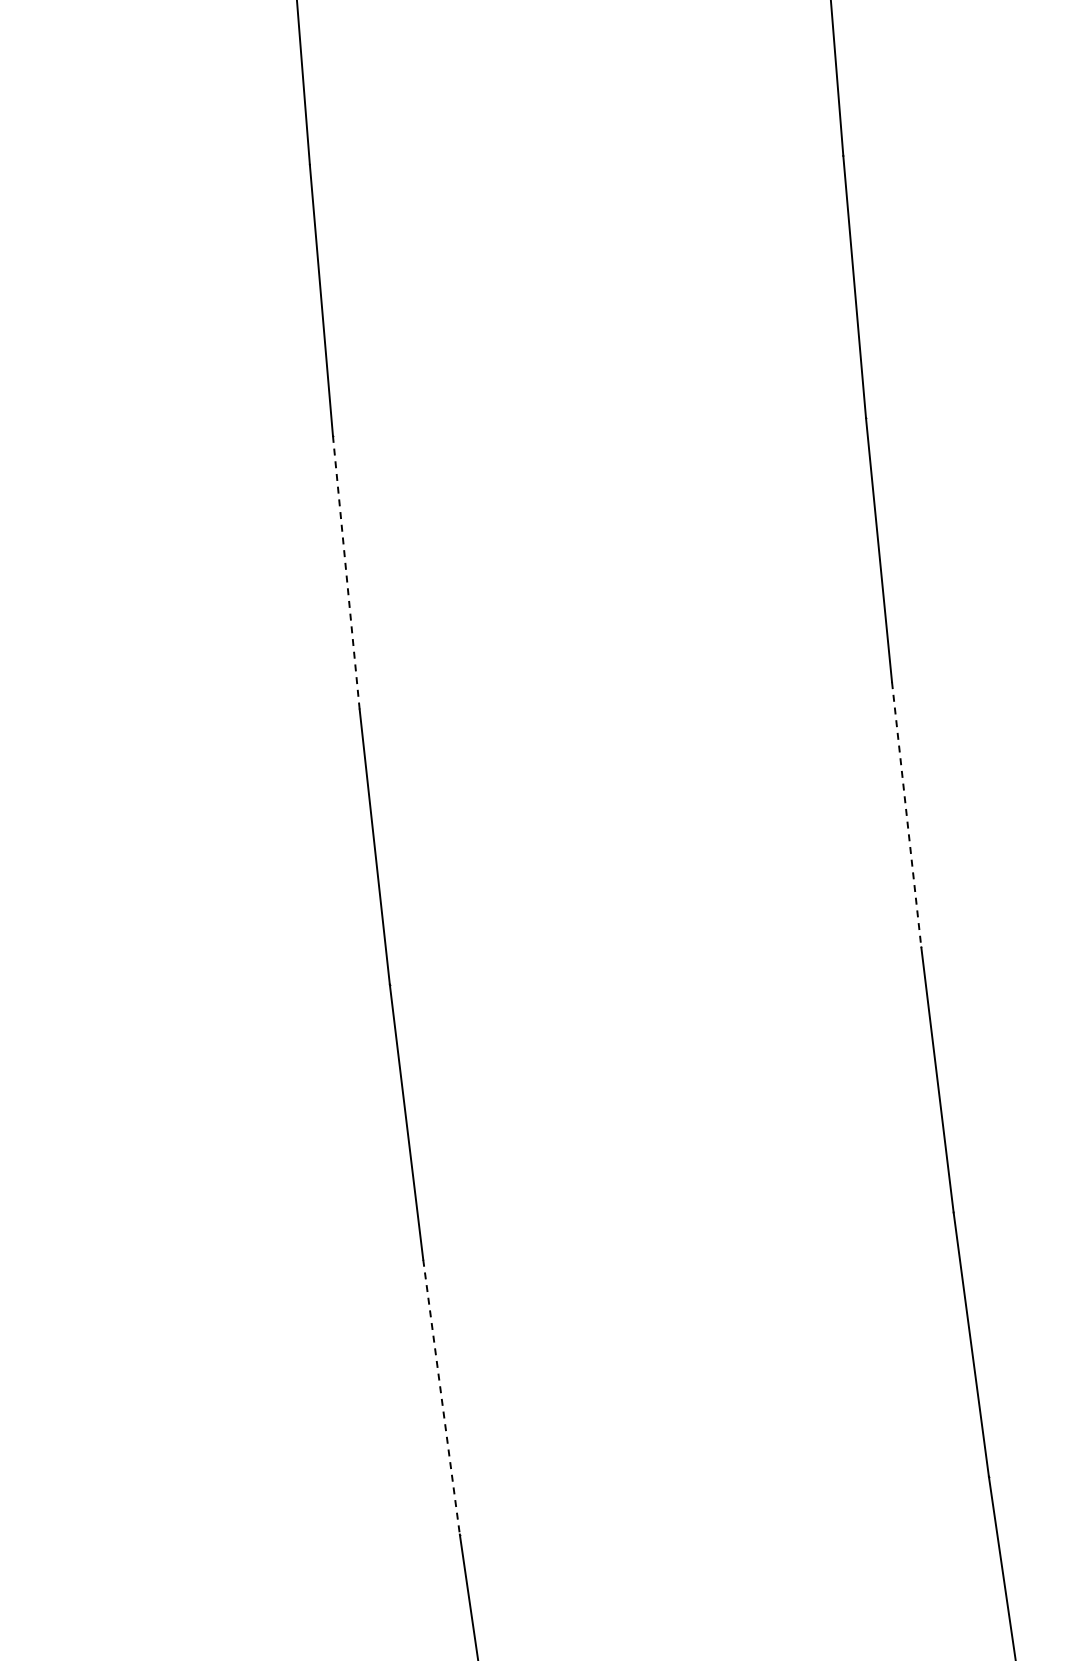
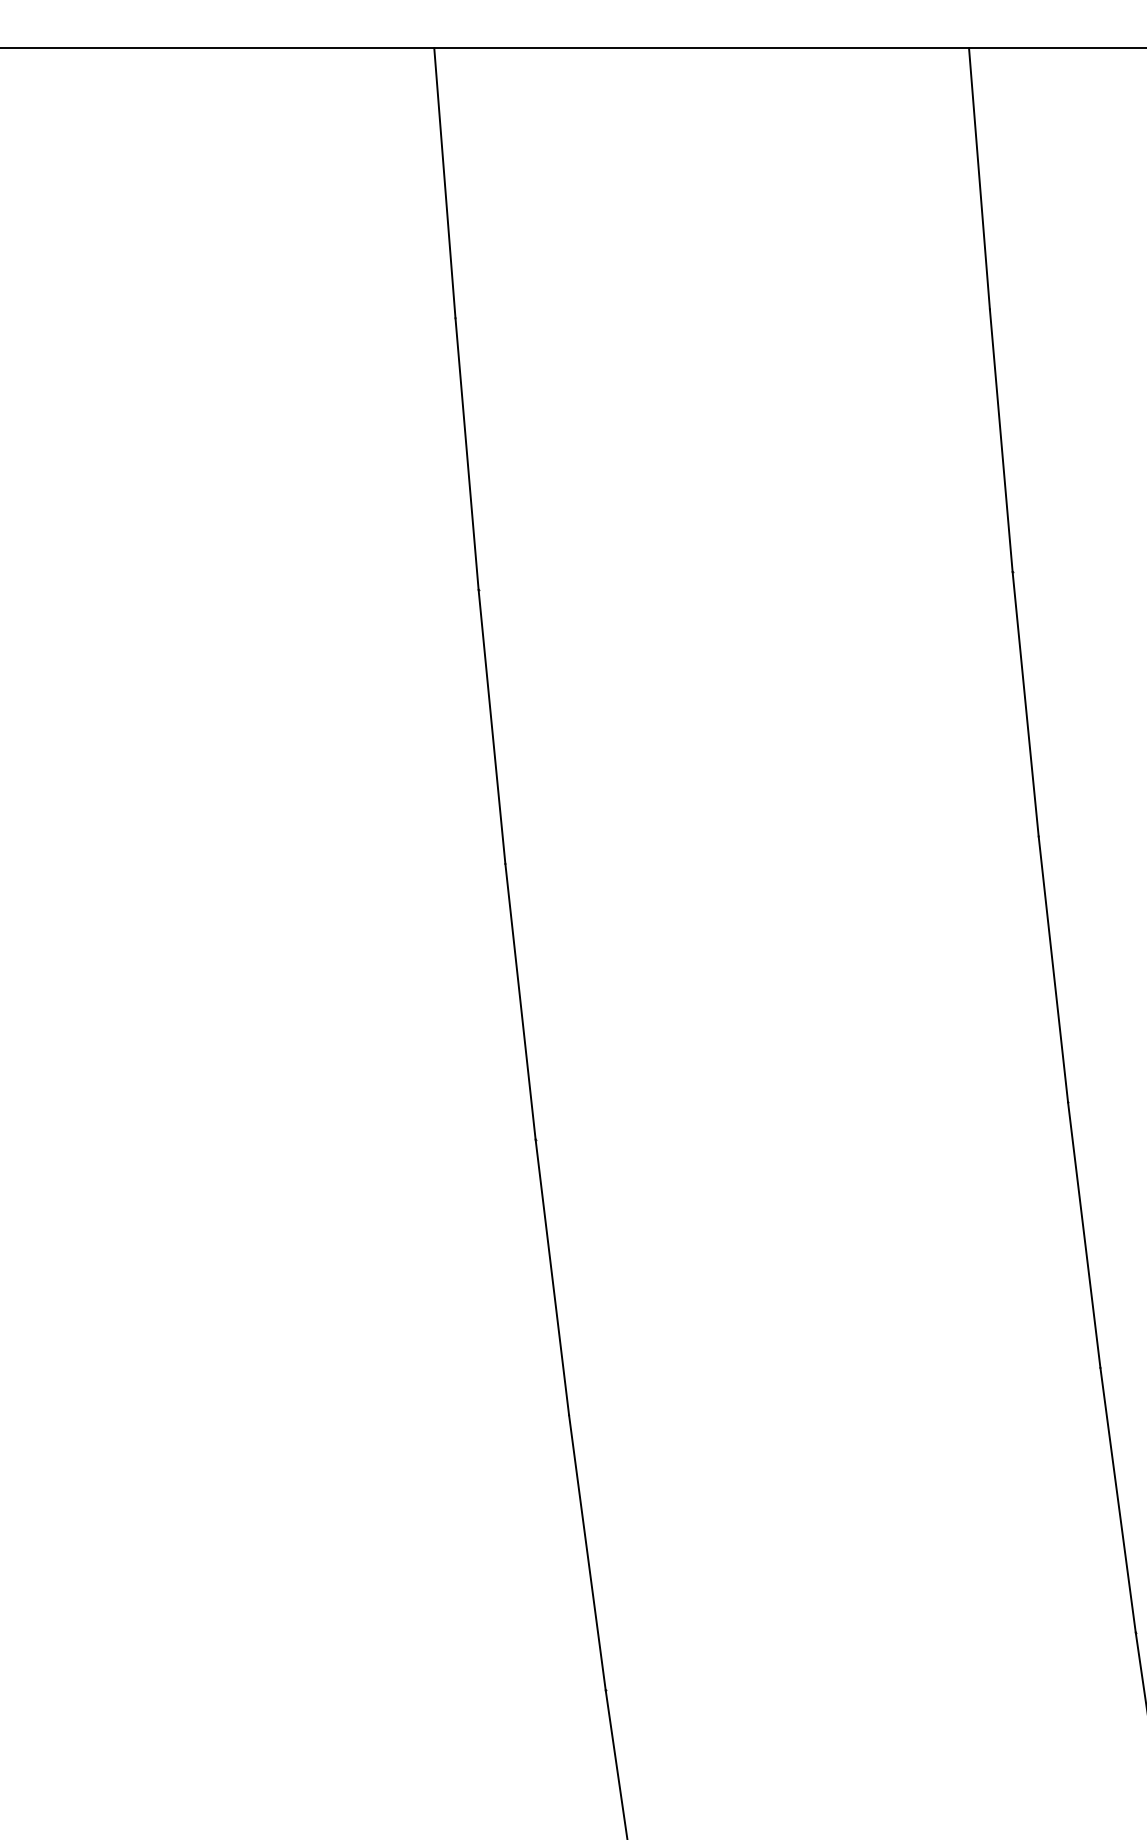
line: (346, 572) -> (492, 726), dashed -> solid
line: (906, 814) -> (1053, 969), dashed -> solid
line: (441, 1396) -> (587, 1552), dashed -> solid

